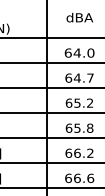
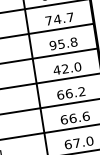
text: (68, 77) -> (48, 20), 64.7 -> 74.7
text: (79, 102) -> (63, 43), 65.2 -> 95.8
text: (79, 127) -> (67, 67), 65.8 -> 42.0

